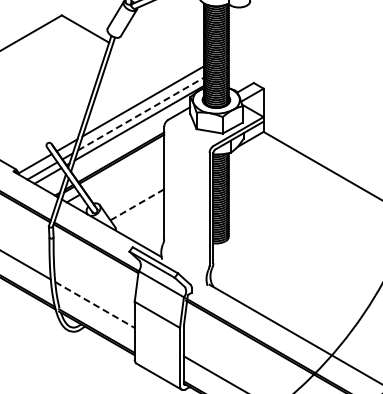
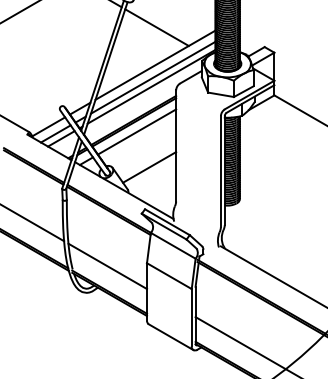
line: (144, 62) -> (156, 26), added
line: (140, 114) -> (152, 78), dashed -> solid
line: (124, 168) -> (136, 131), added
line: (137, 204) -> (149, 167), dashed -> solid
line: (95, 305) -> (108, 266), dashed -> solid

